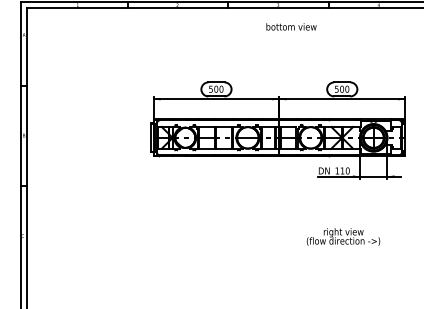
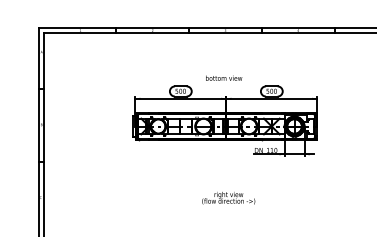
text: (292, 25) -> (224, 77), moved
text: (343, 237) -> (228, 198), moved

